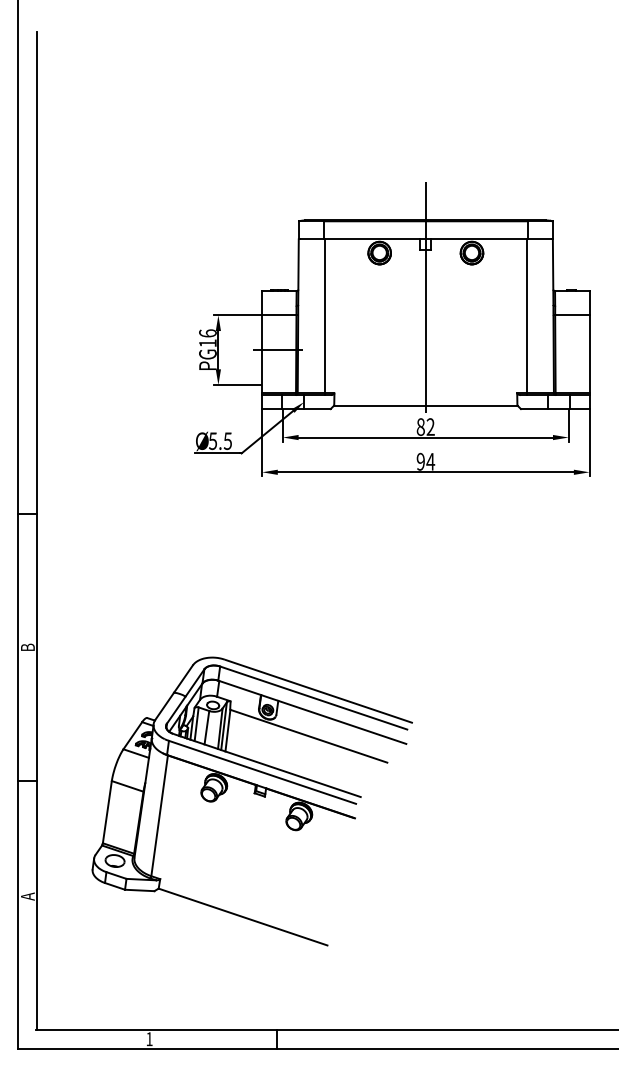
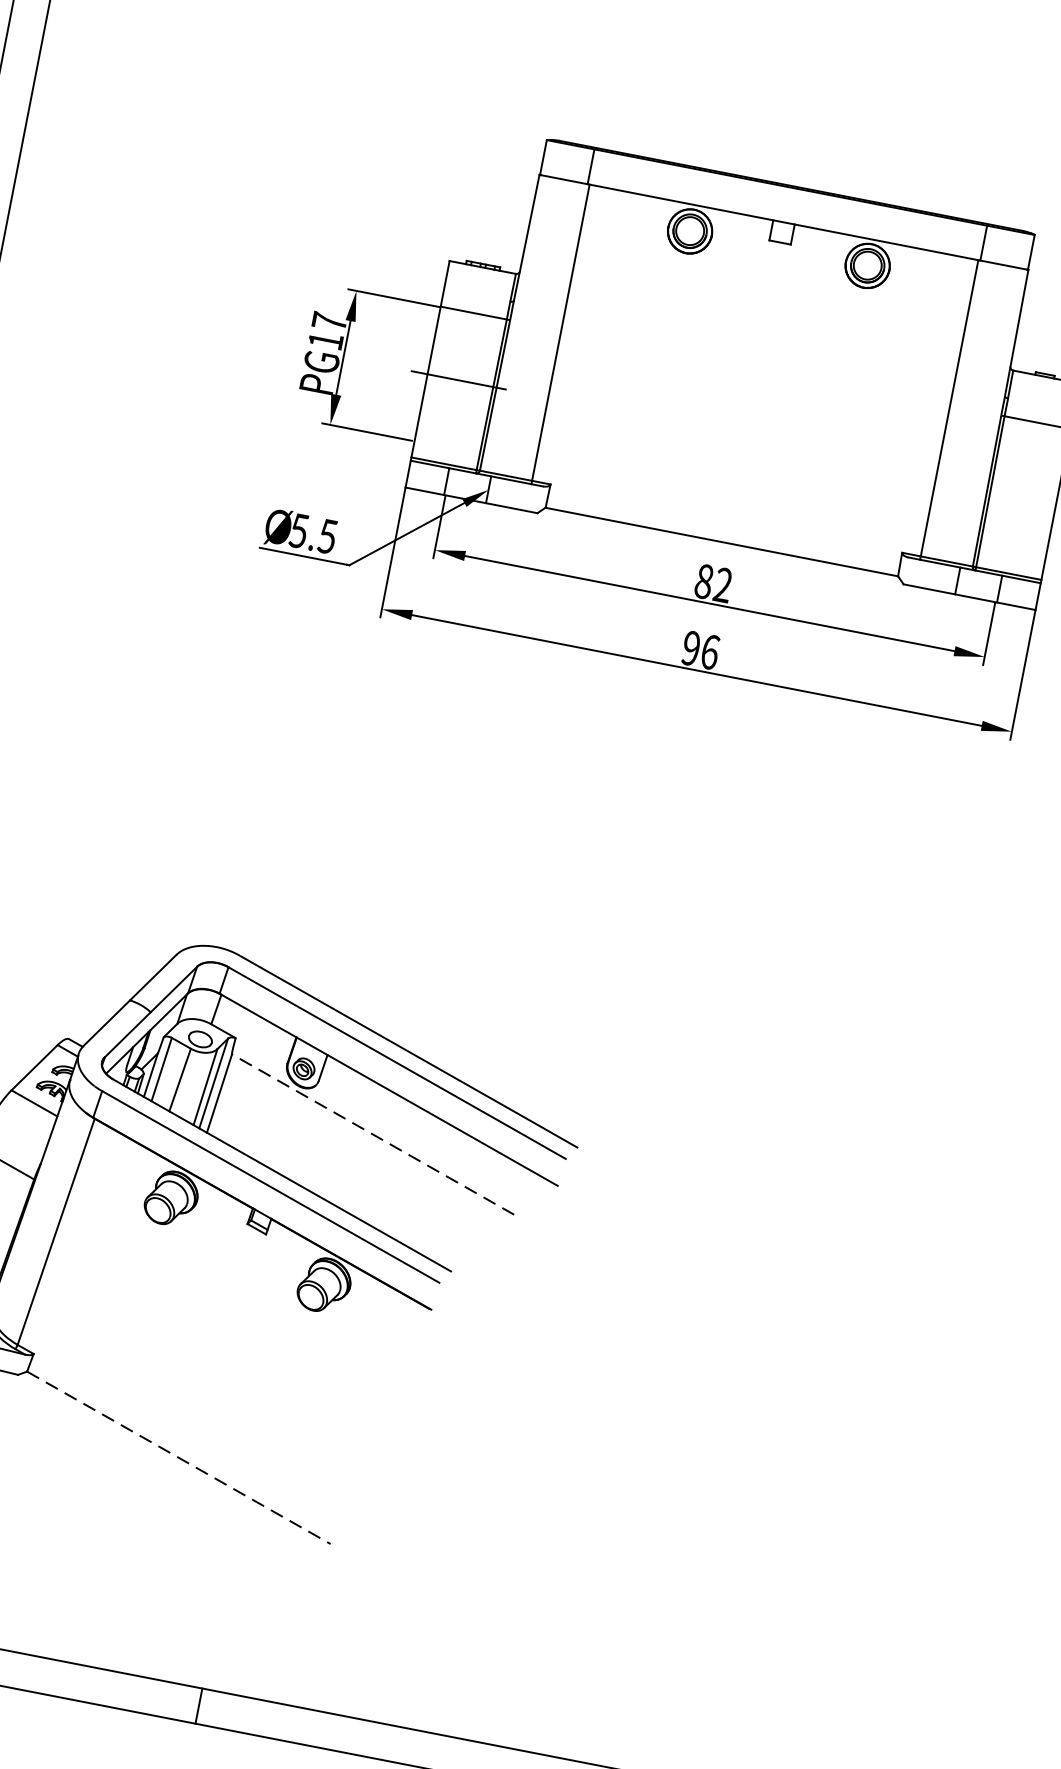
line: (425, 296) -> (761, 332), removed
text: (207, 333) -> (328, 321), PG16 -> PG17
text: (430, 461) -> (709, 651), 94 -> 96
line: (308, 736) -> (372, 1134), solid -> dashed
line: (243, 917) -> (179, 1458), solid -> dashed

